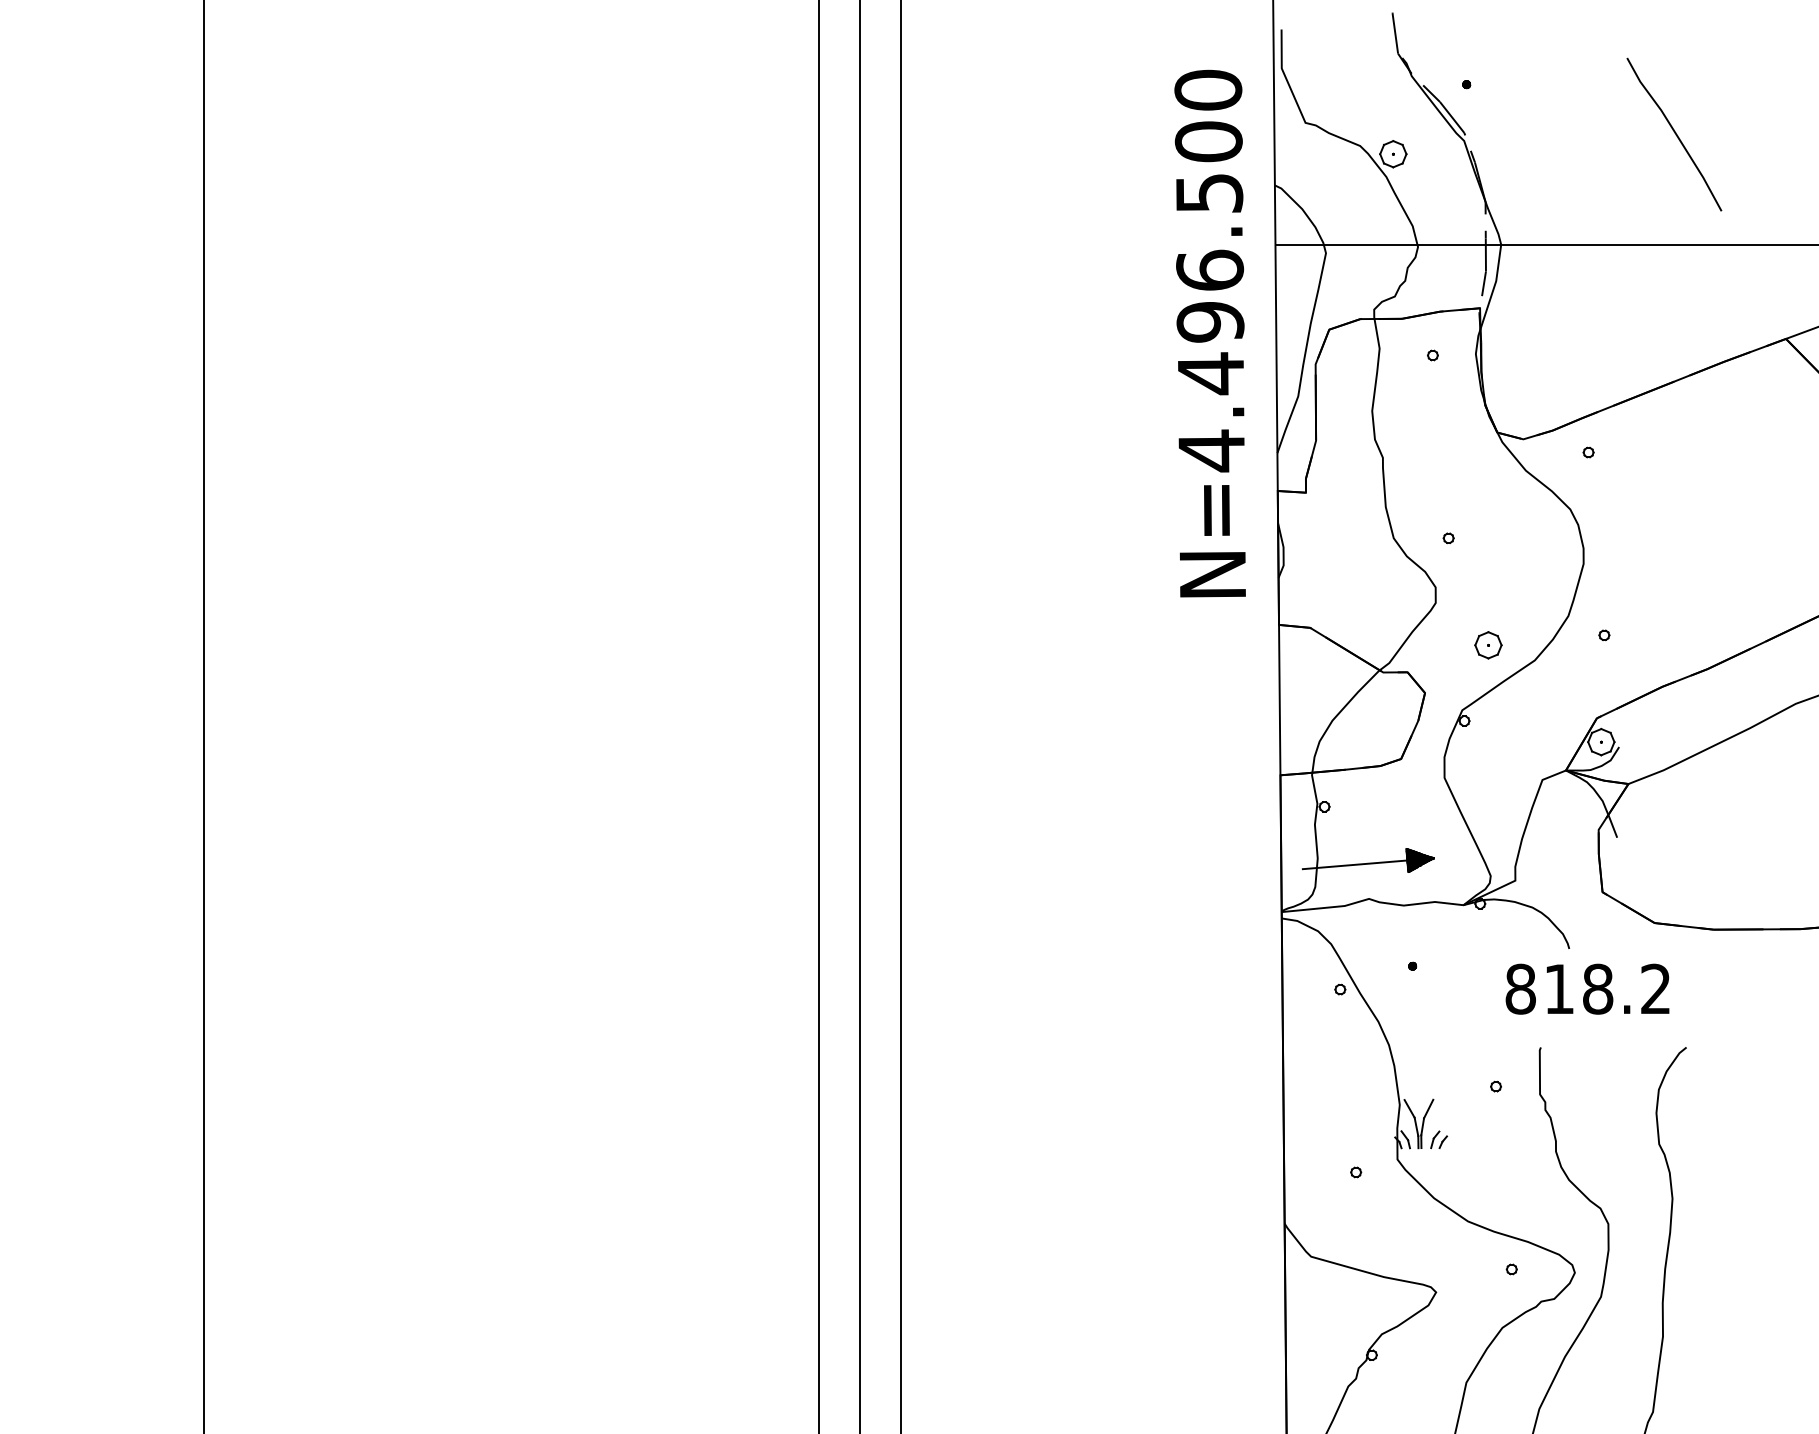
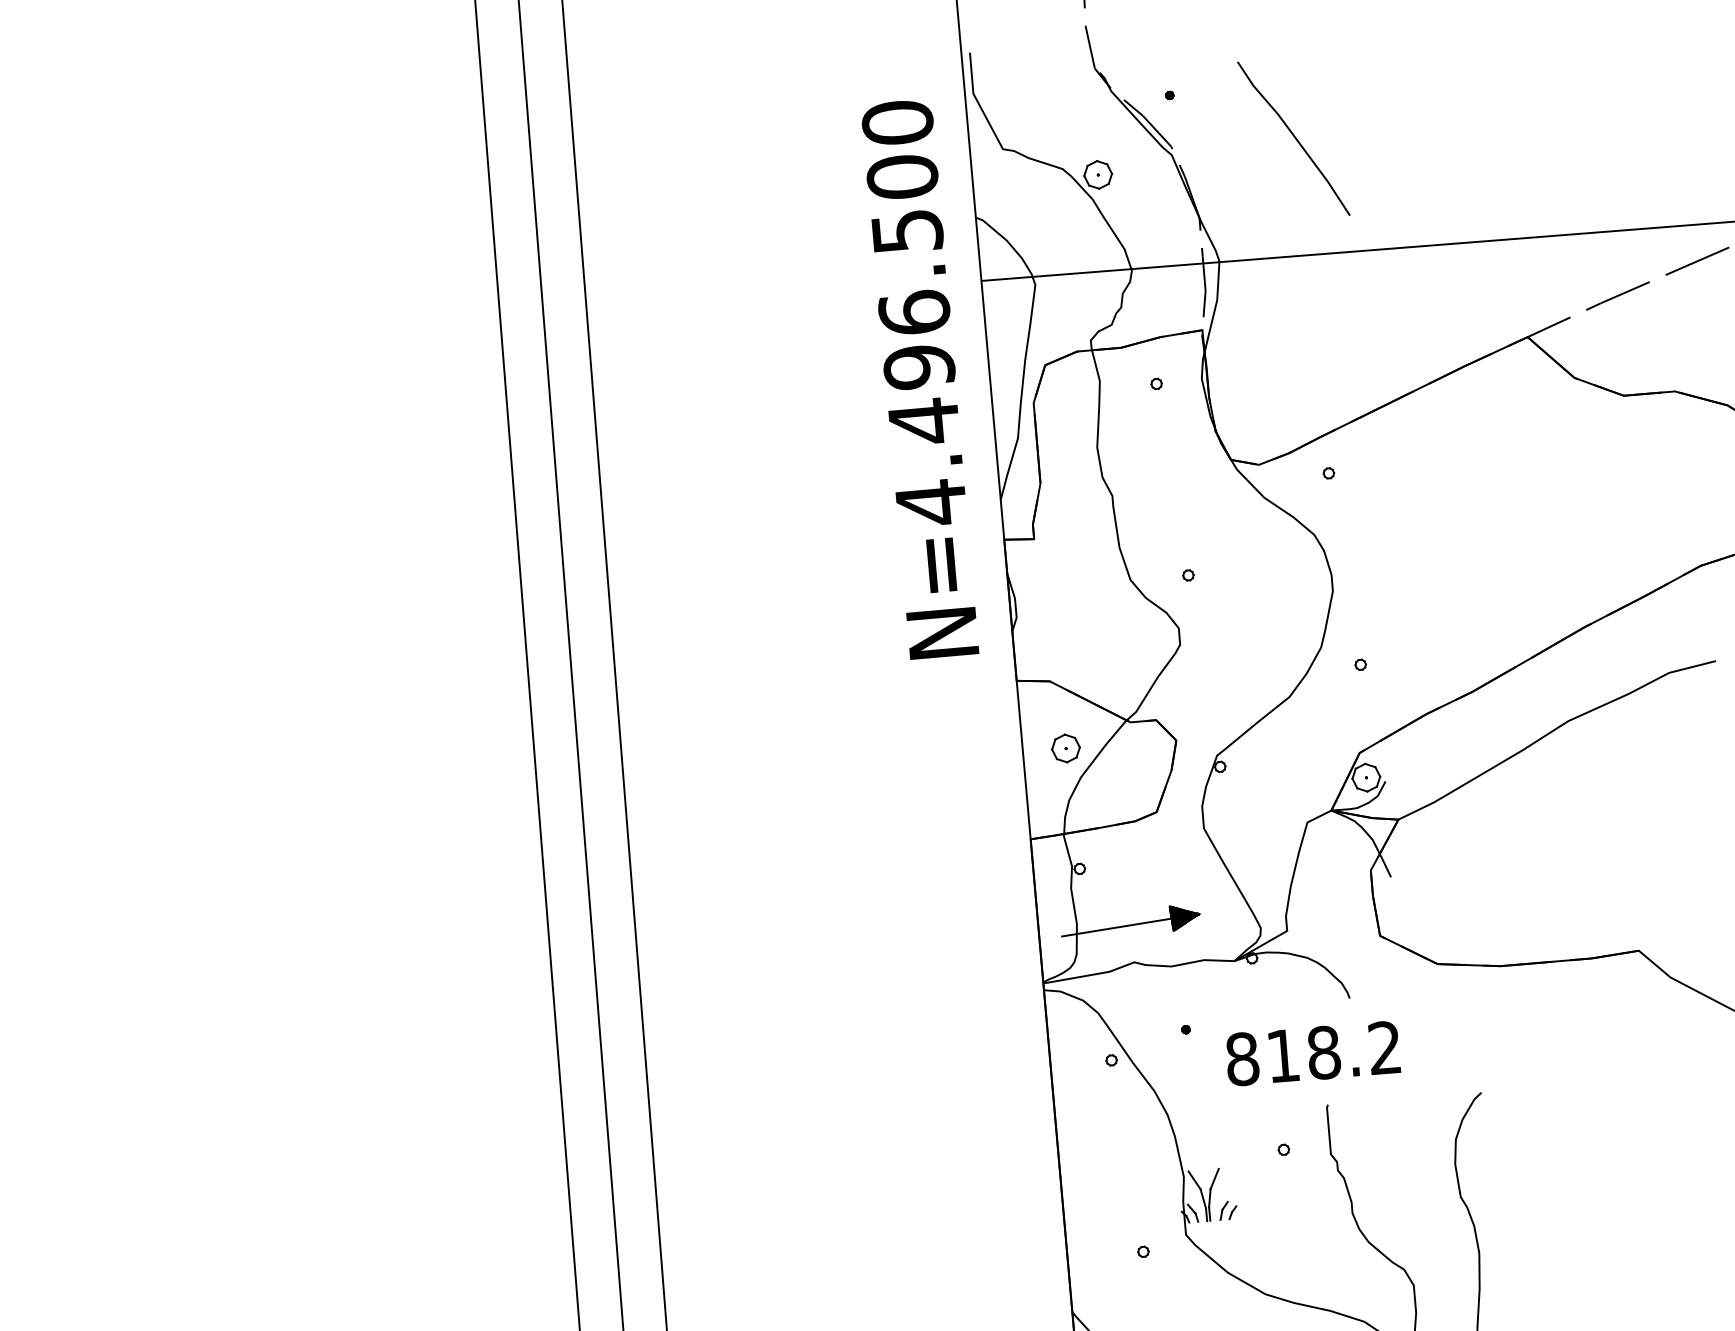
line: (1674, 133) -> (1293, 137), moved
part: (1488, 645) -> (1066, 748), moved
text: (1587, 988) -> (1312, 1052), moved

